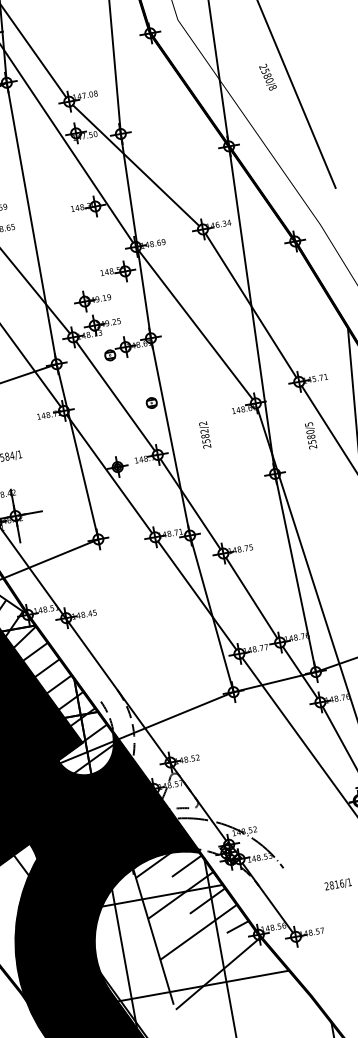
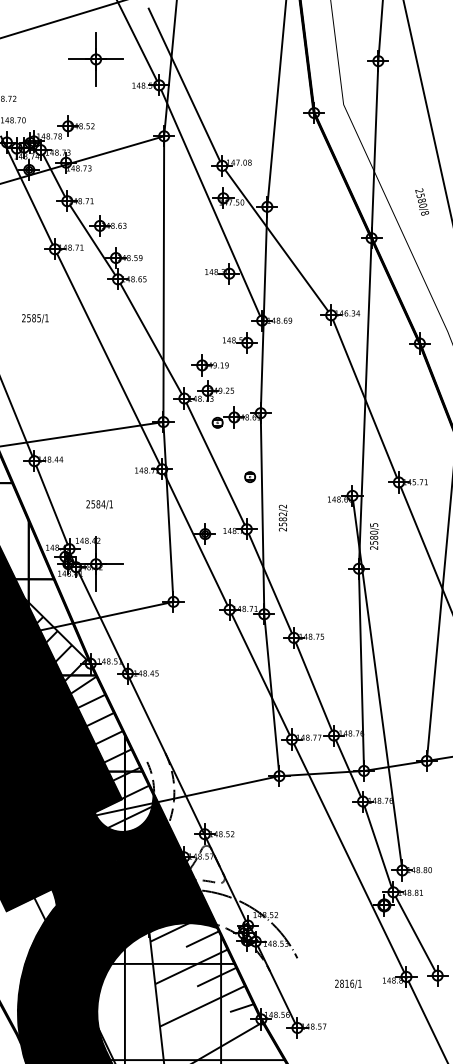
text: (268, 76) -> (422, 201), moved
line: (196, 325) -> (307, 408), removed
text: (204, 434) -> (282, 517), moved
text: (311, 435) -> (374, 536), moved

